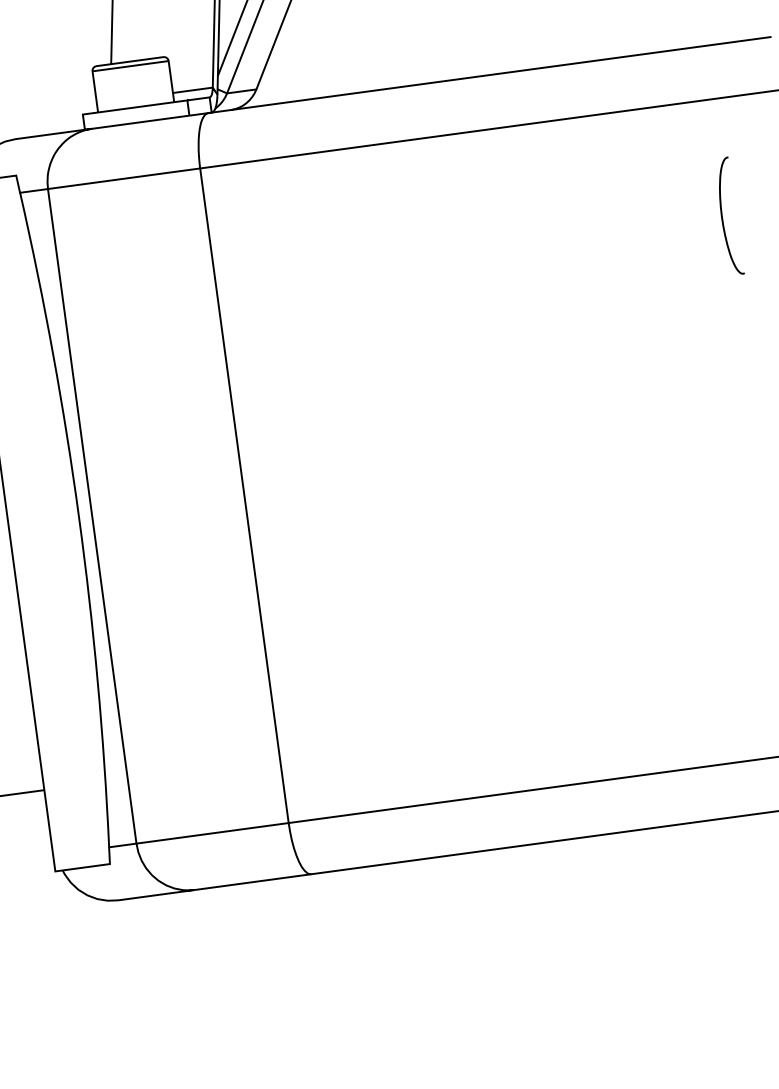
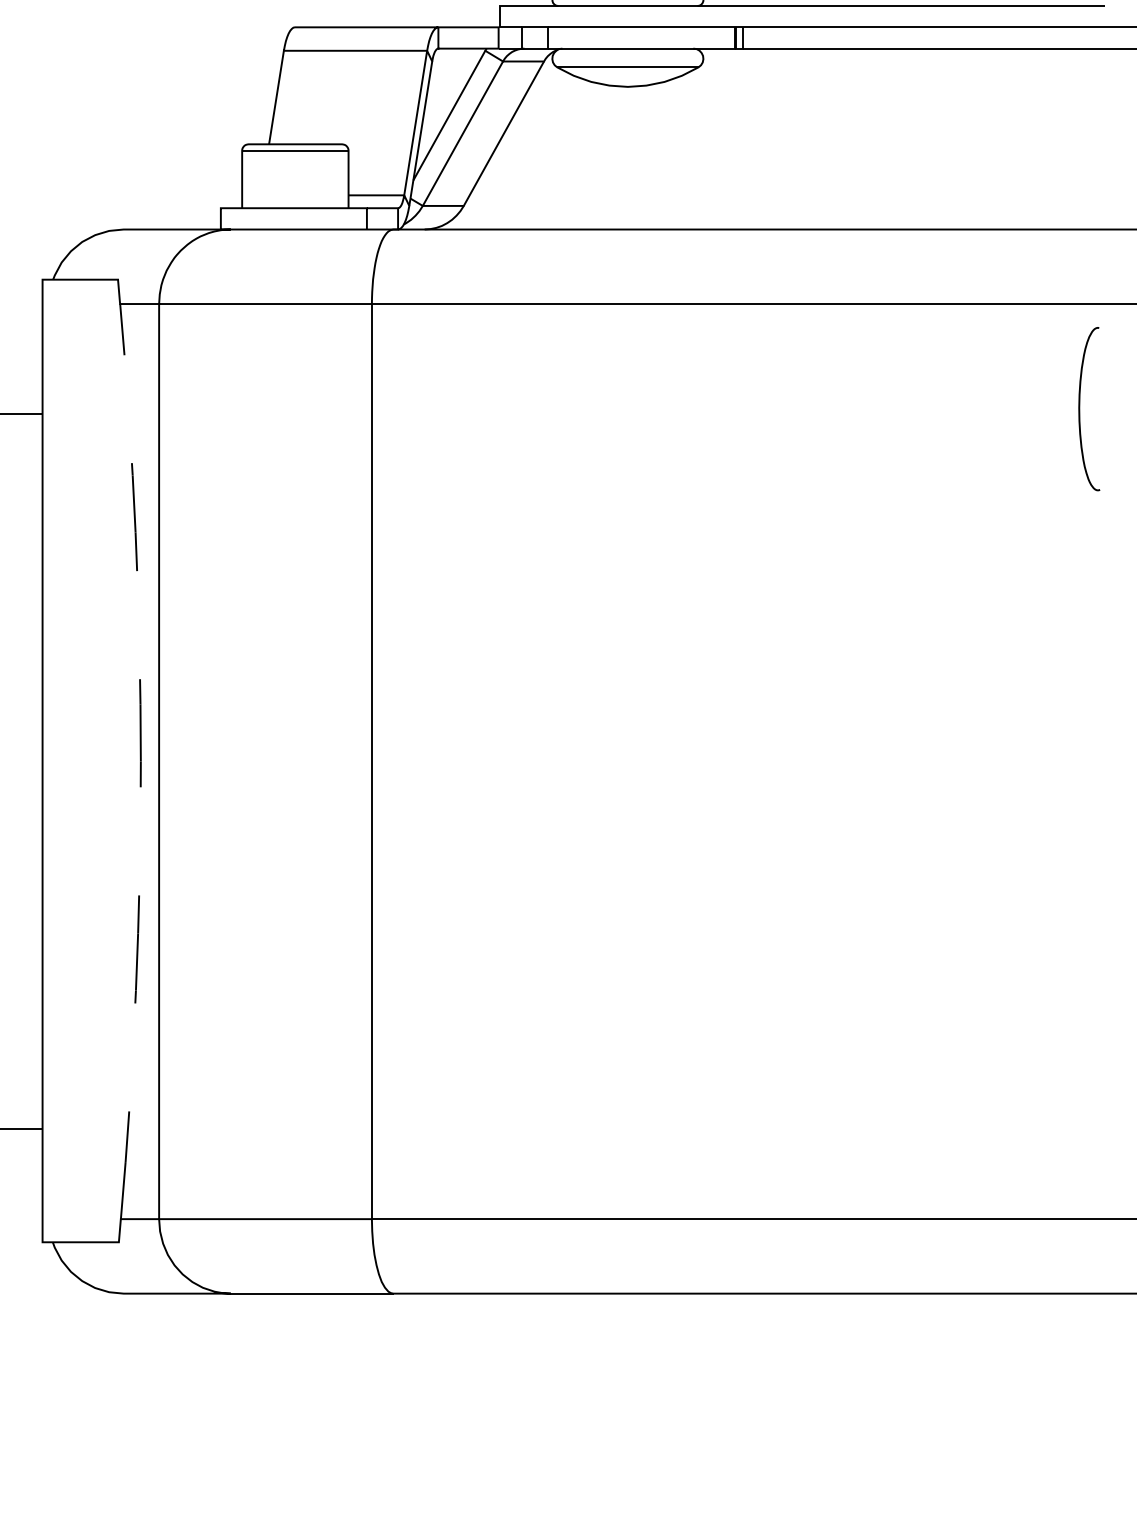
curve: (722, 217) -> (1080, 409), moved
arc: (78, 518) -> (140, 761), solid -> dashed

